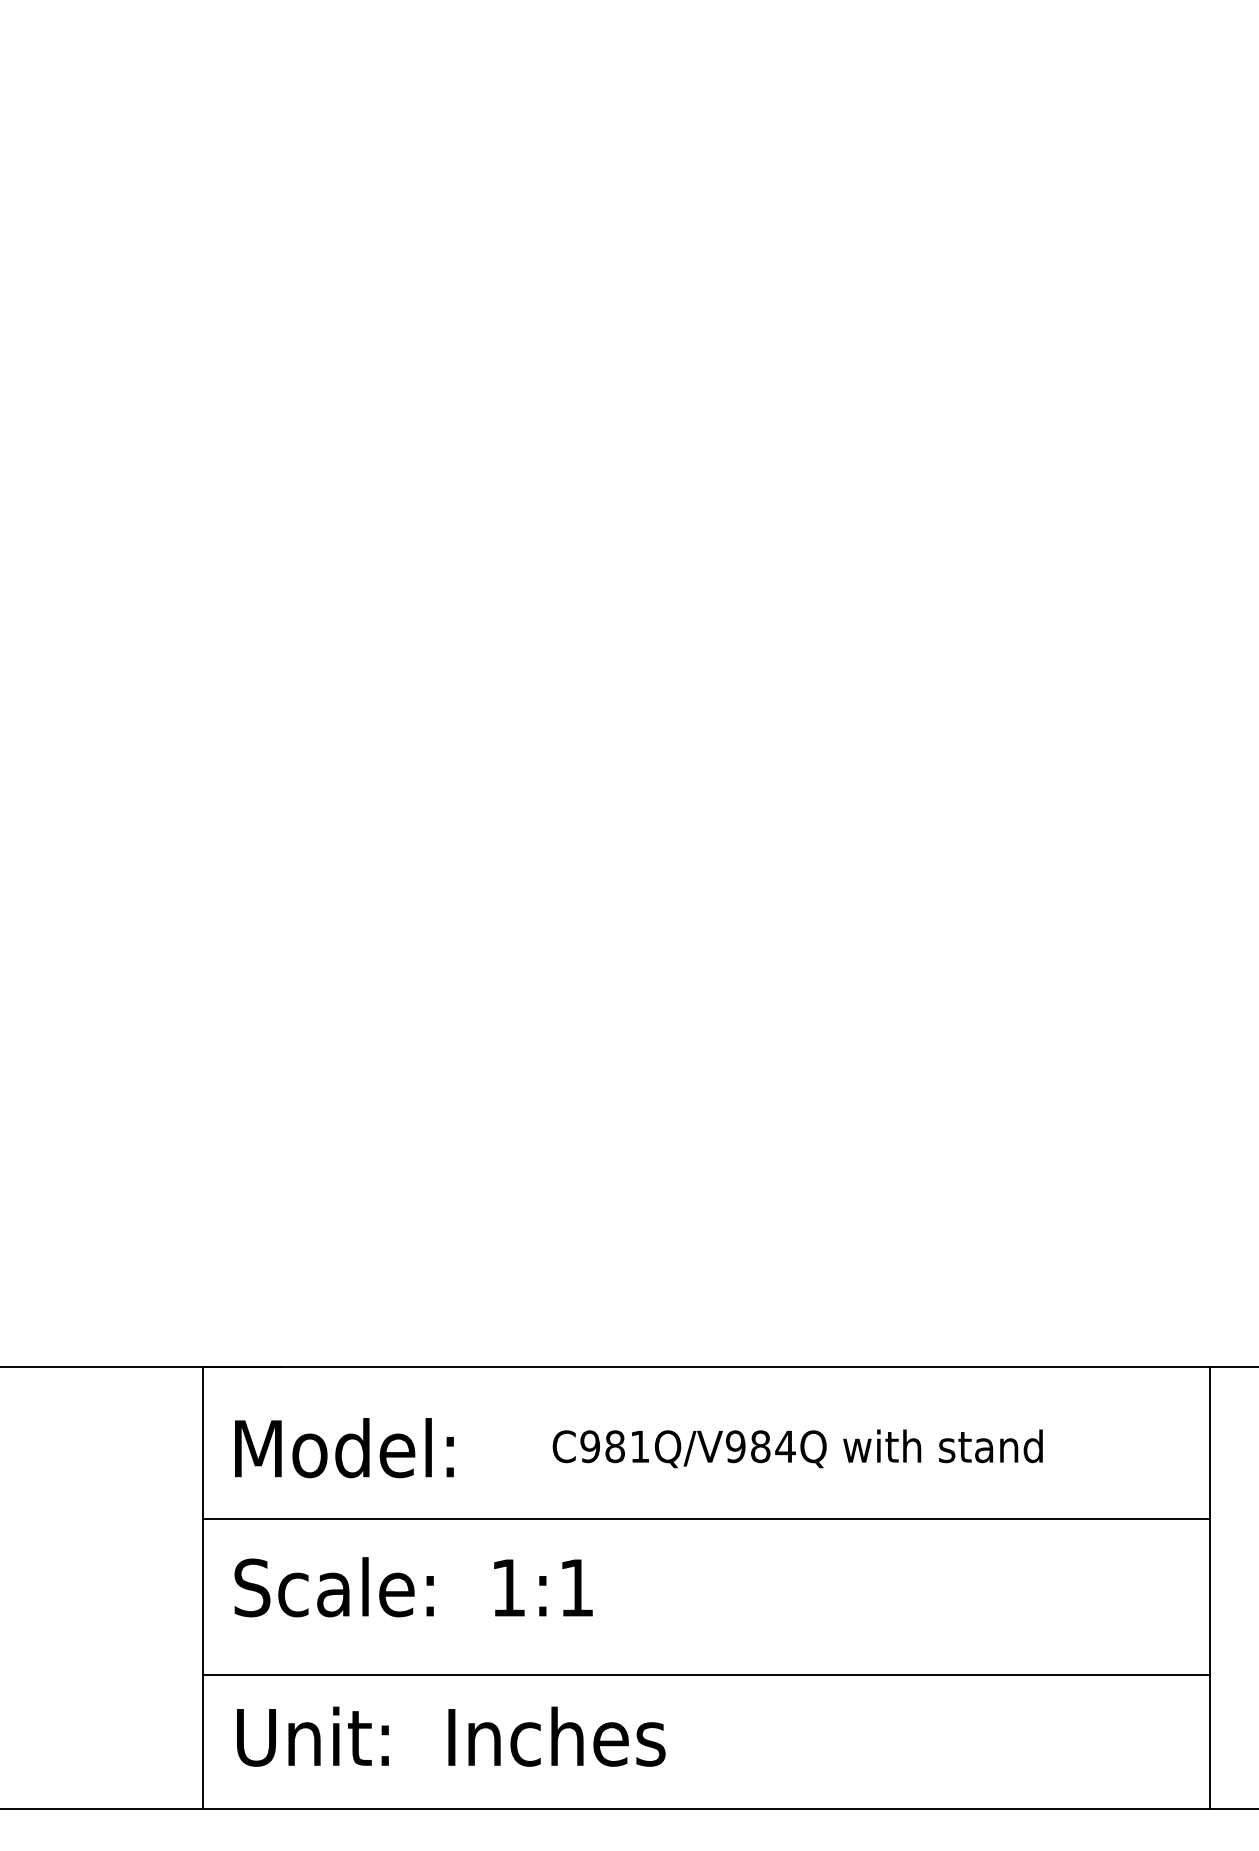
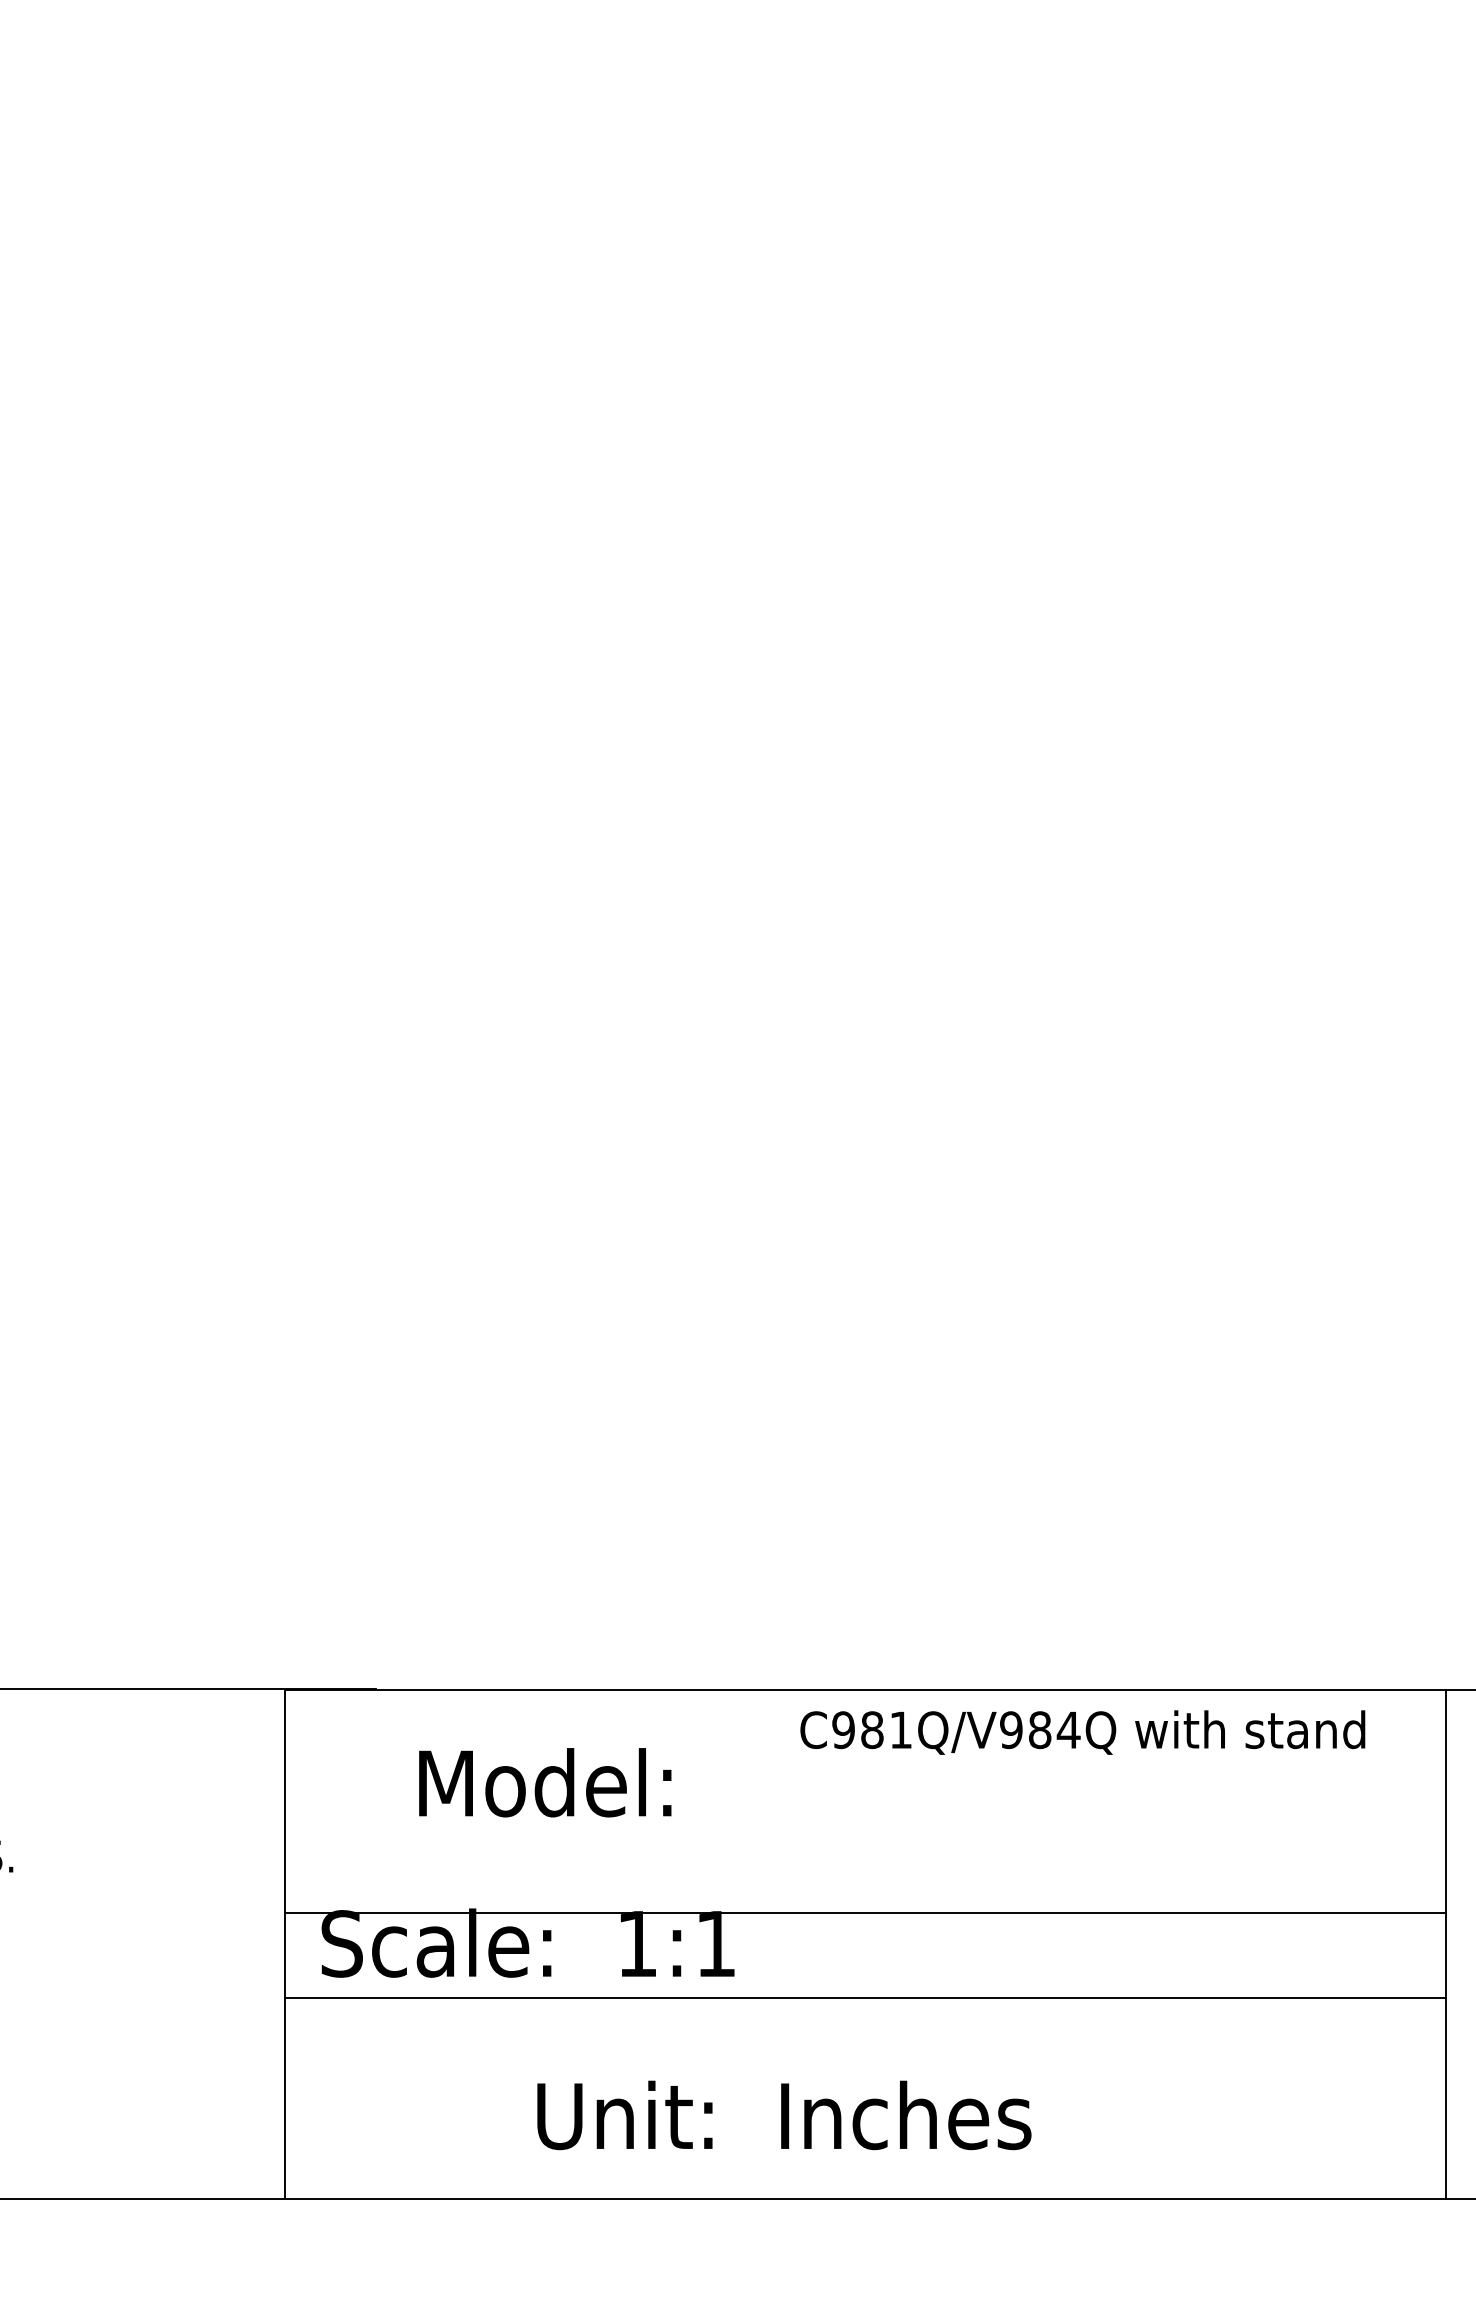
text: (344, 1447) -> (545, 1782), moved
text: (797, 1448) -> (1082, 1732), moved
line: (706, 1519) -> (865, 1912), moved
line: (706, 1675) -> (865, 1998), moved
text: (451, 1736) -> (784, 2115), moved

